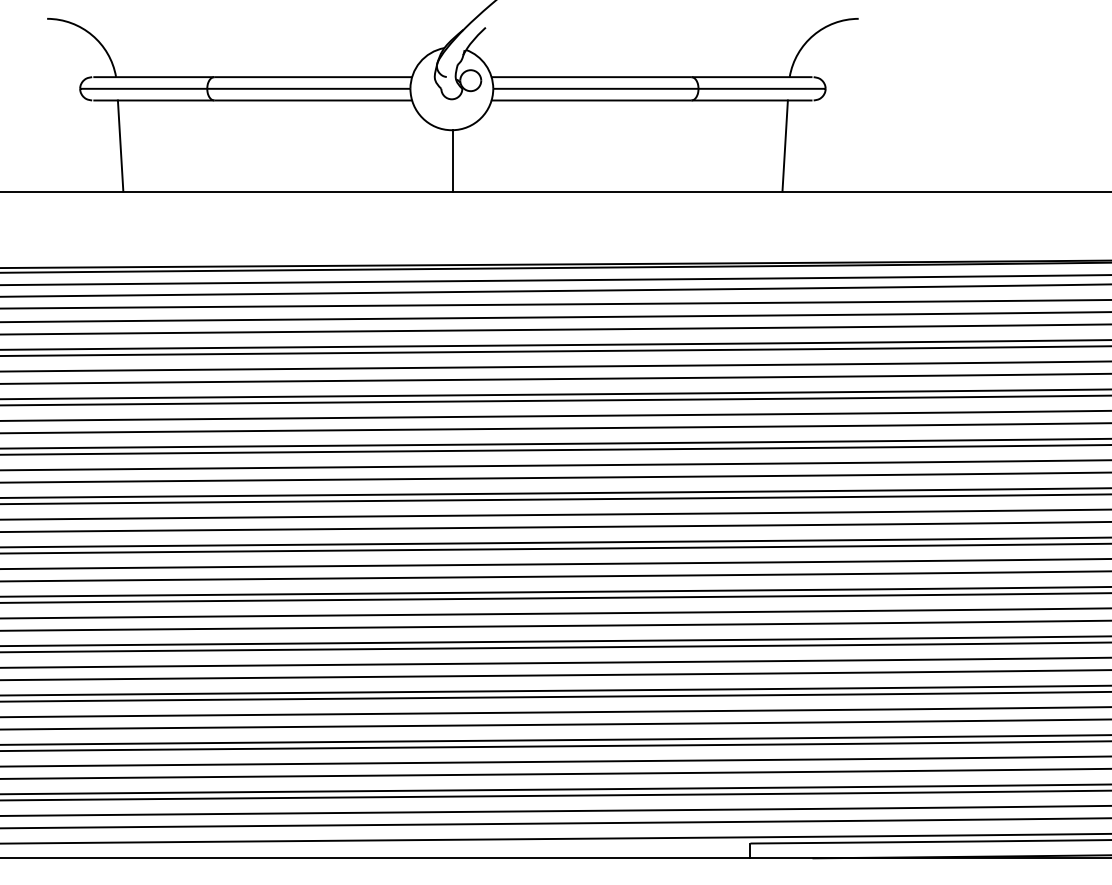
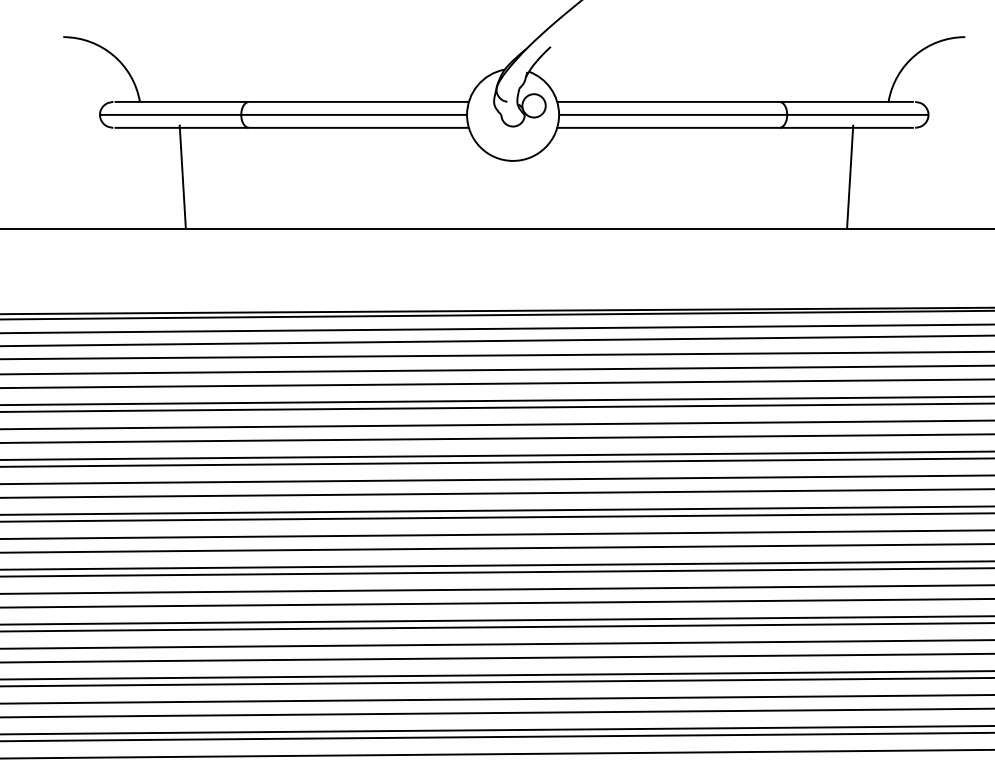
line: (120, 145) -> (182, 175), moved
line: (784, 145) -> (849, 175), moved
line: (452, 160) -> (513, 194), removed

